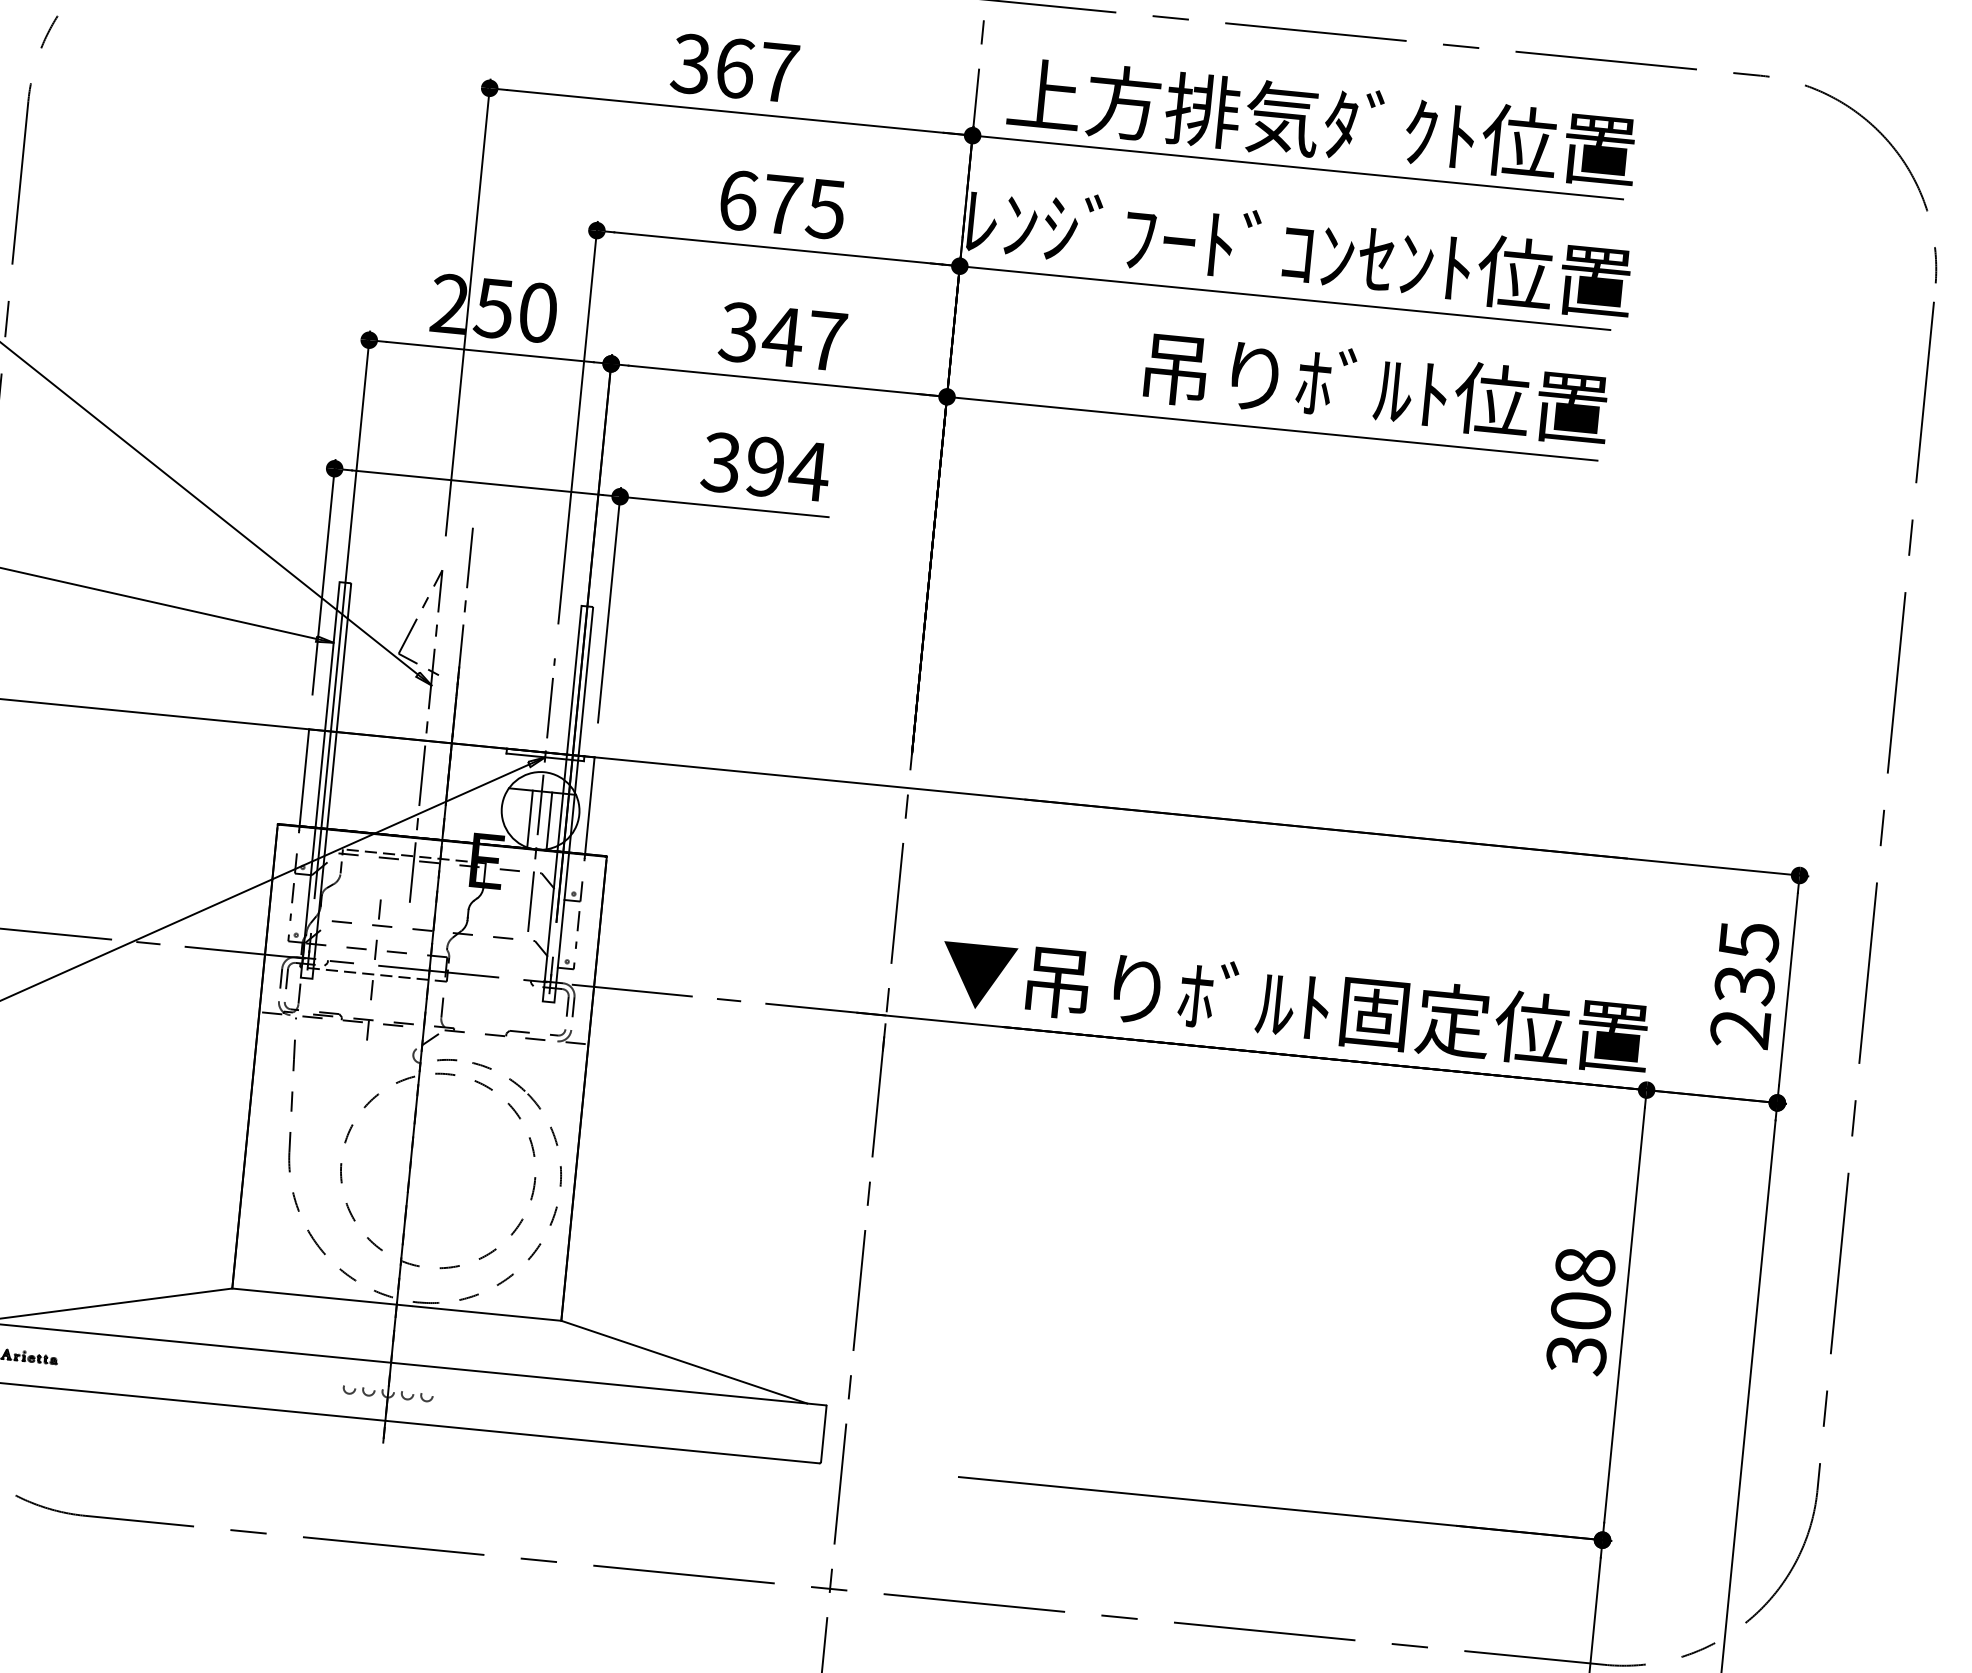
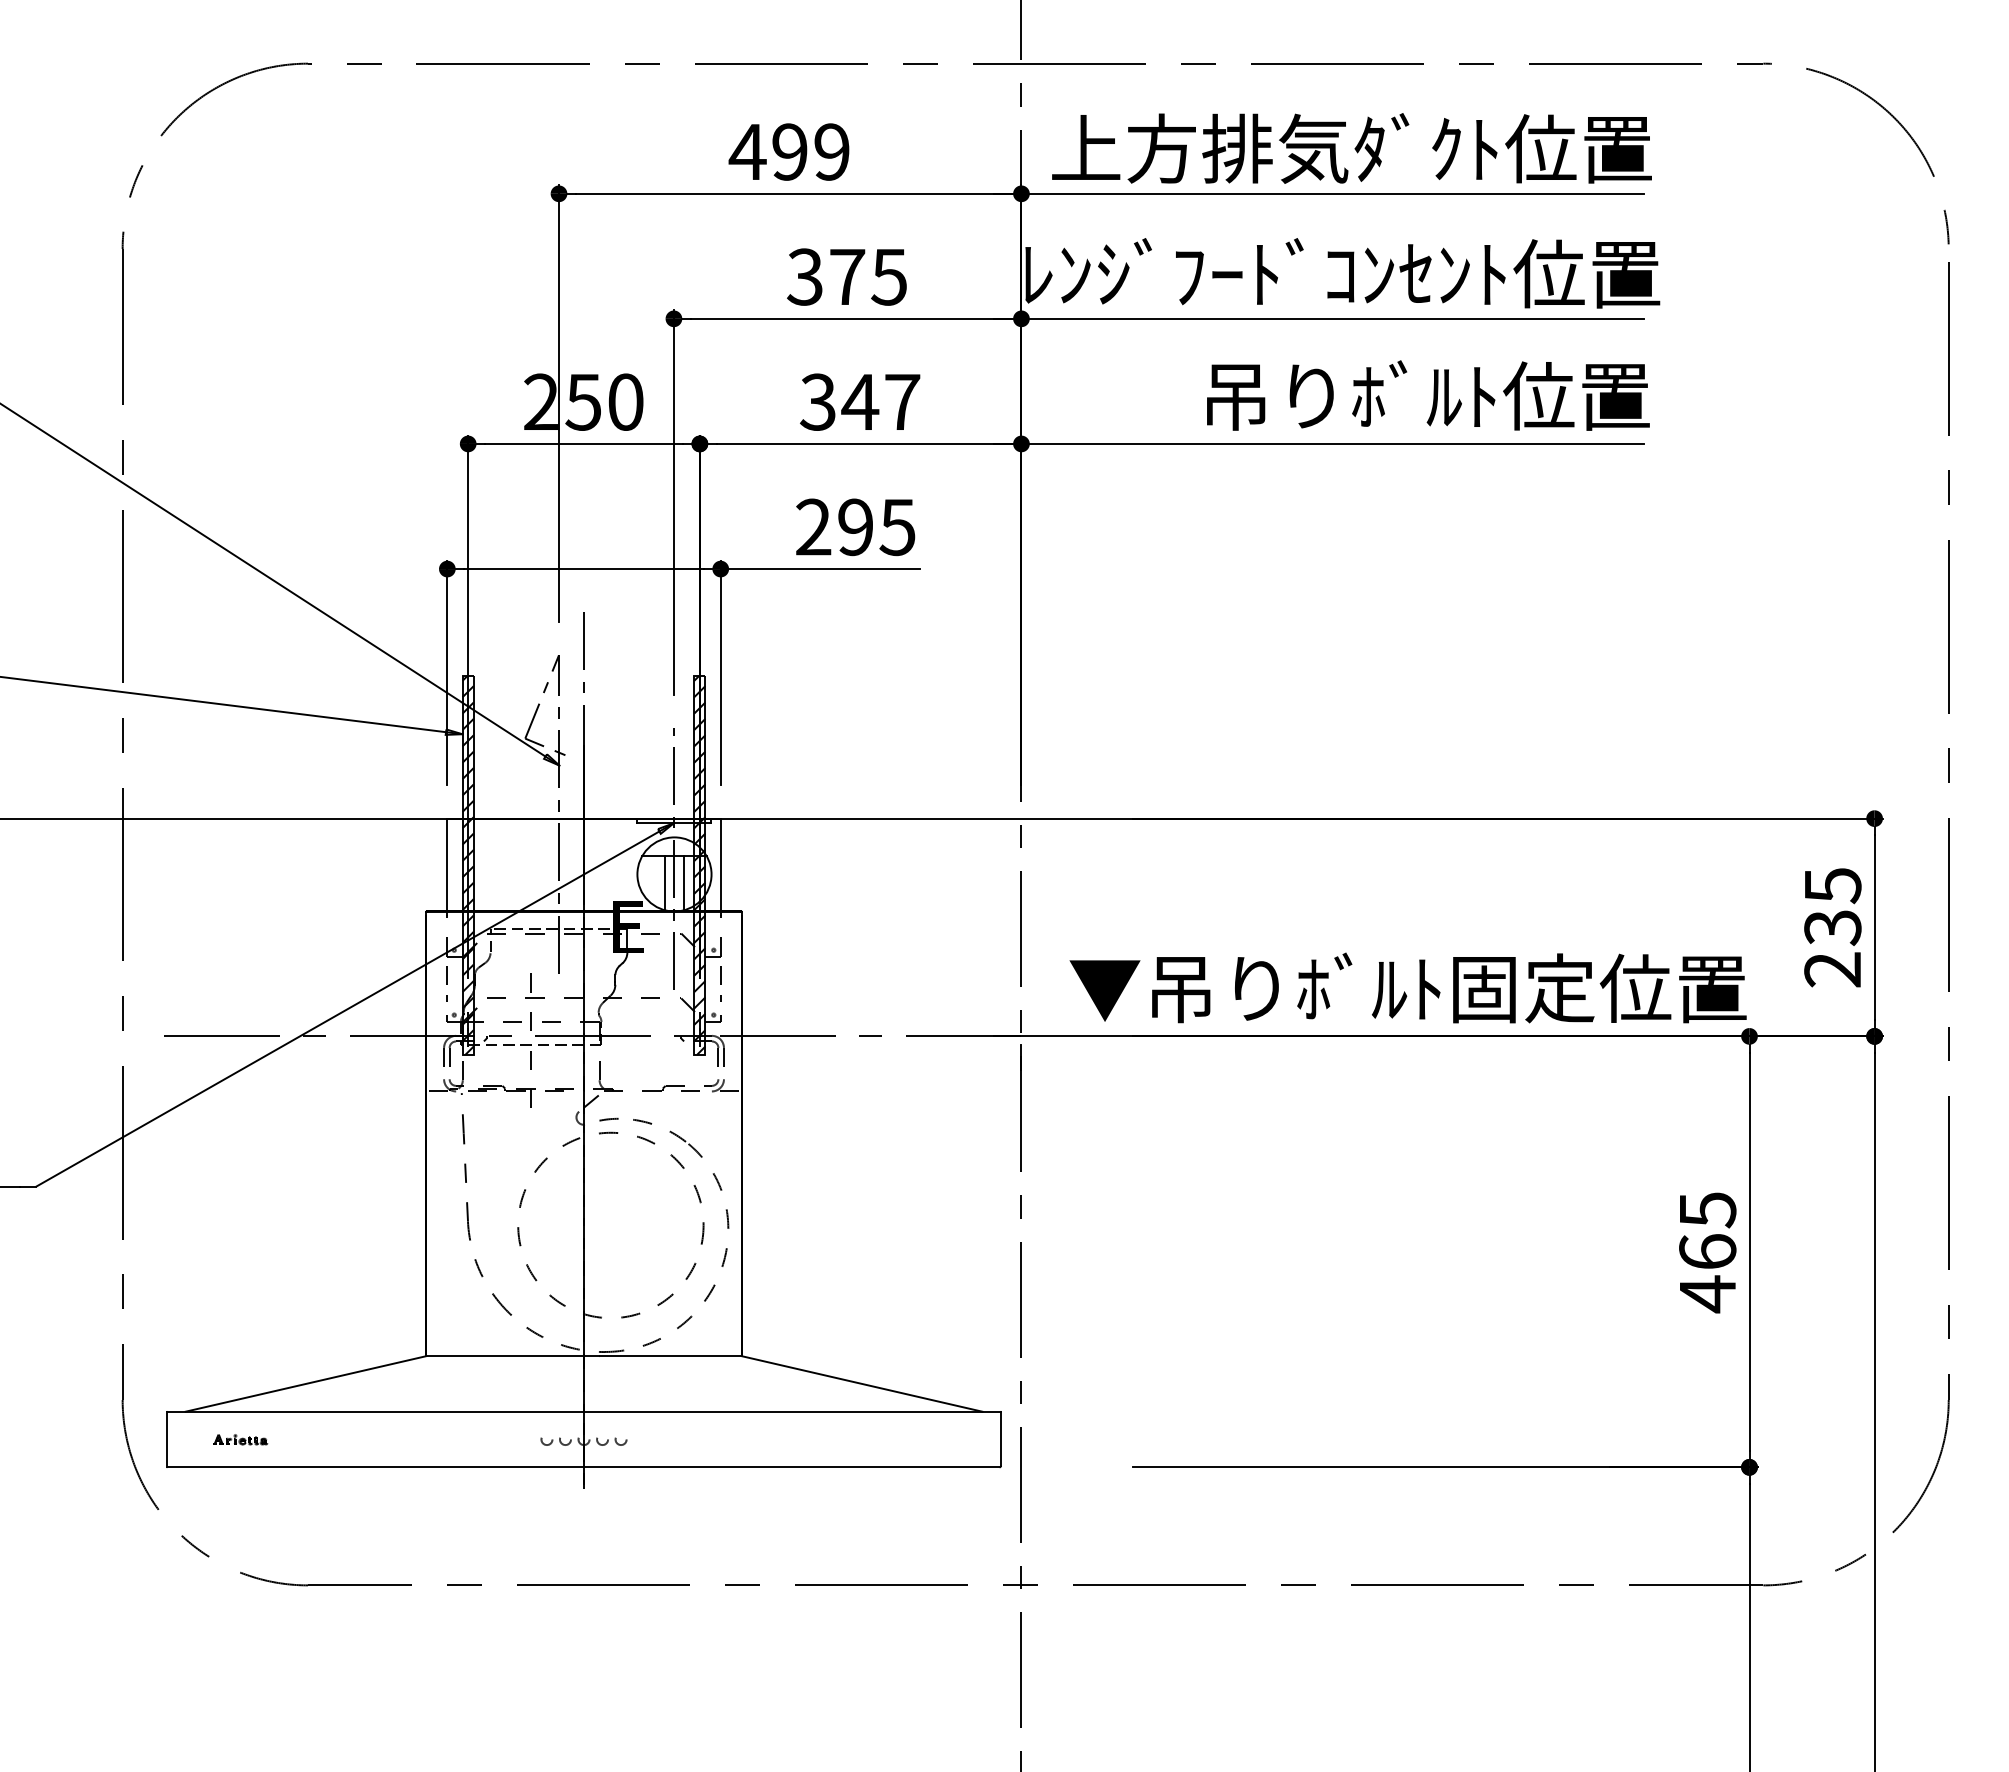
text: (733, 67) -> (788, 151), 367 -> 499
text: (738, 199) -> (805, 276), 675 -> 375
text: (765, 467) -> (855, 527), 394 -> 295
hatch: (325, 780) -> (467, 865), added
hatch: (567, 804) -> (699, 865), added
text: (1580, 1311) -> (1707, 1252), 308 -> 465

